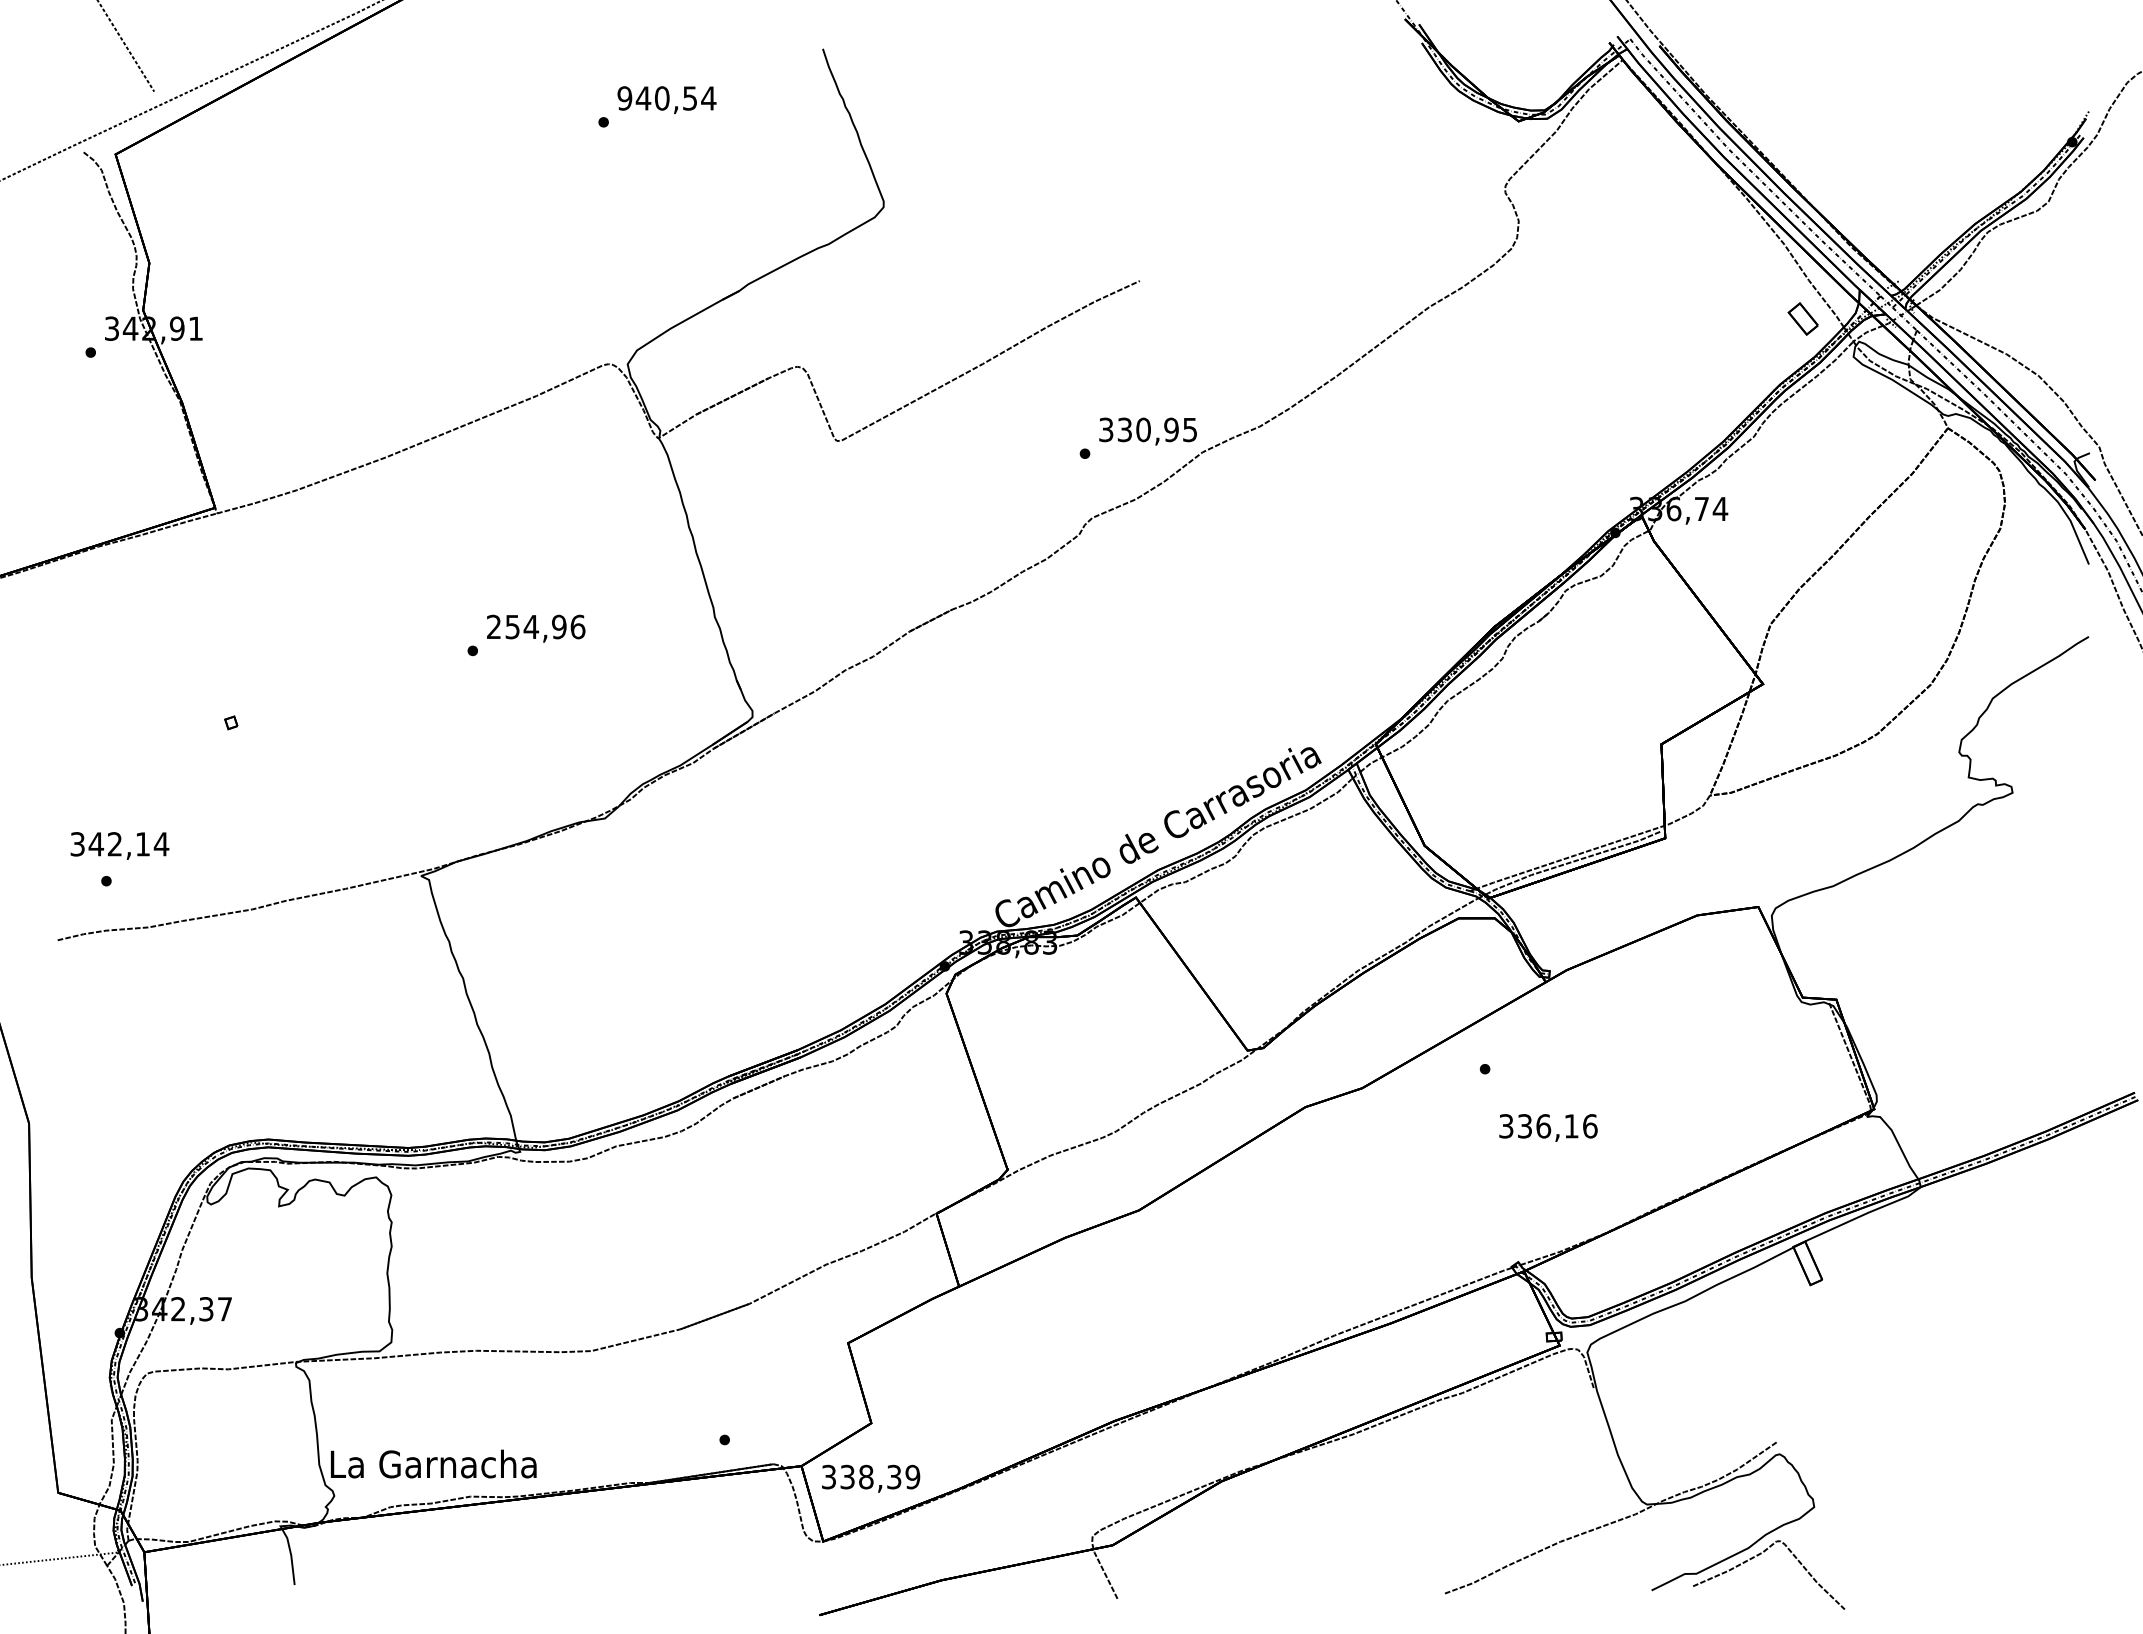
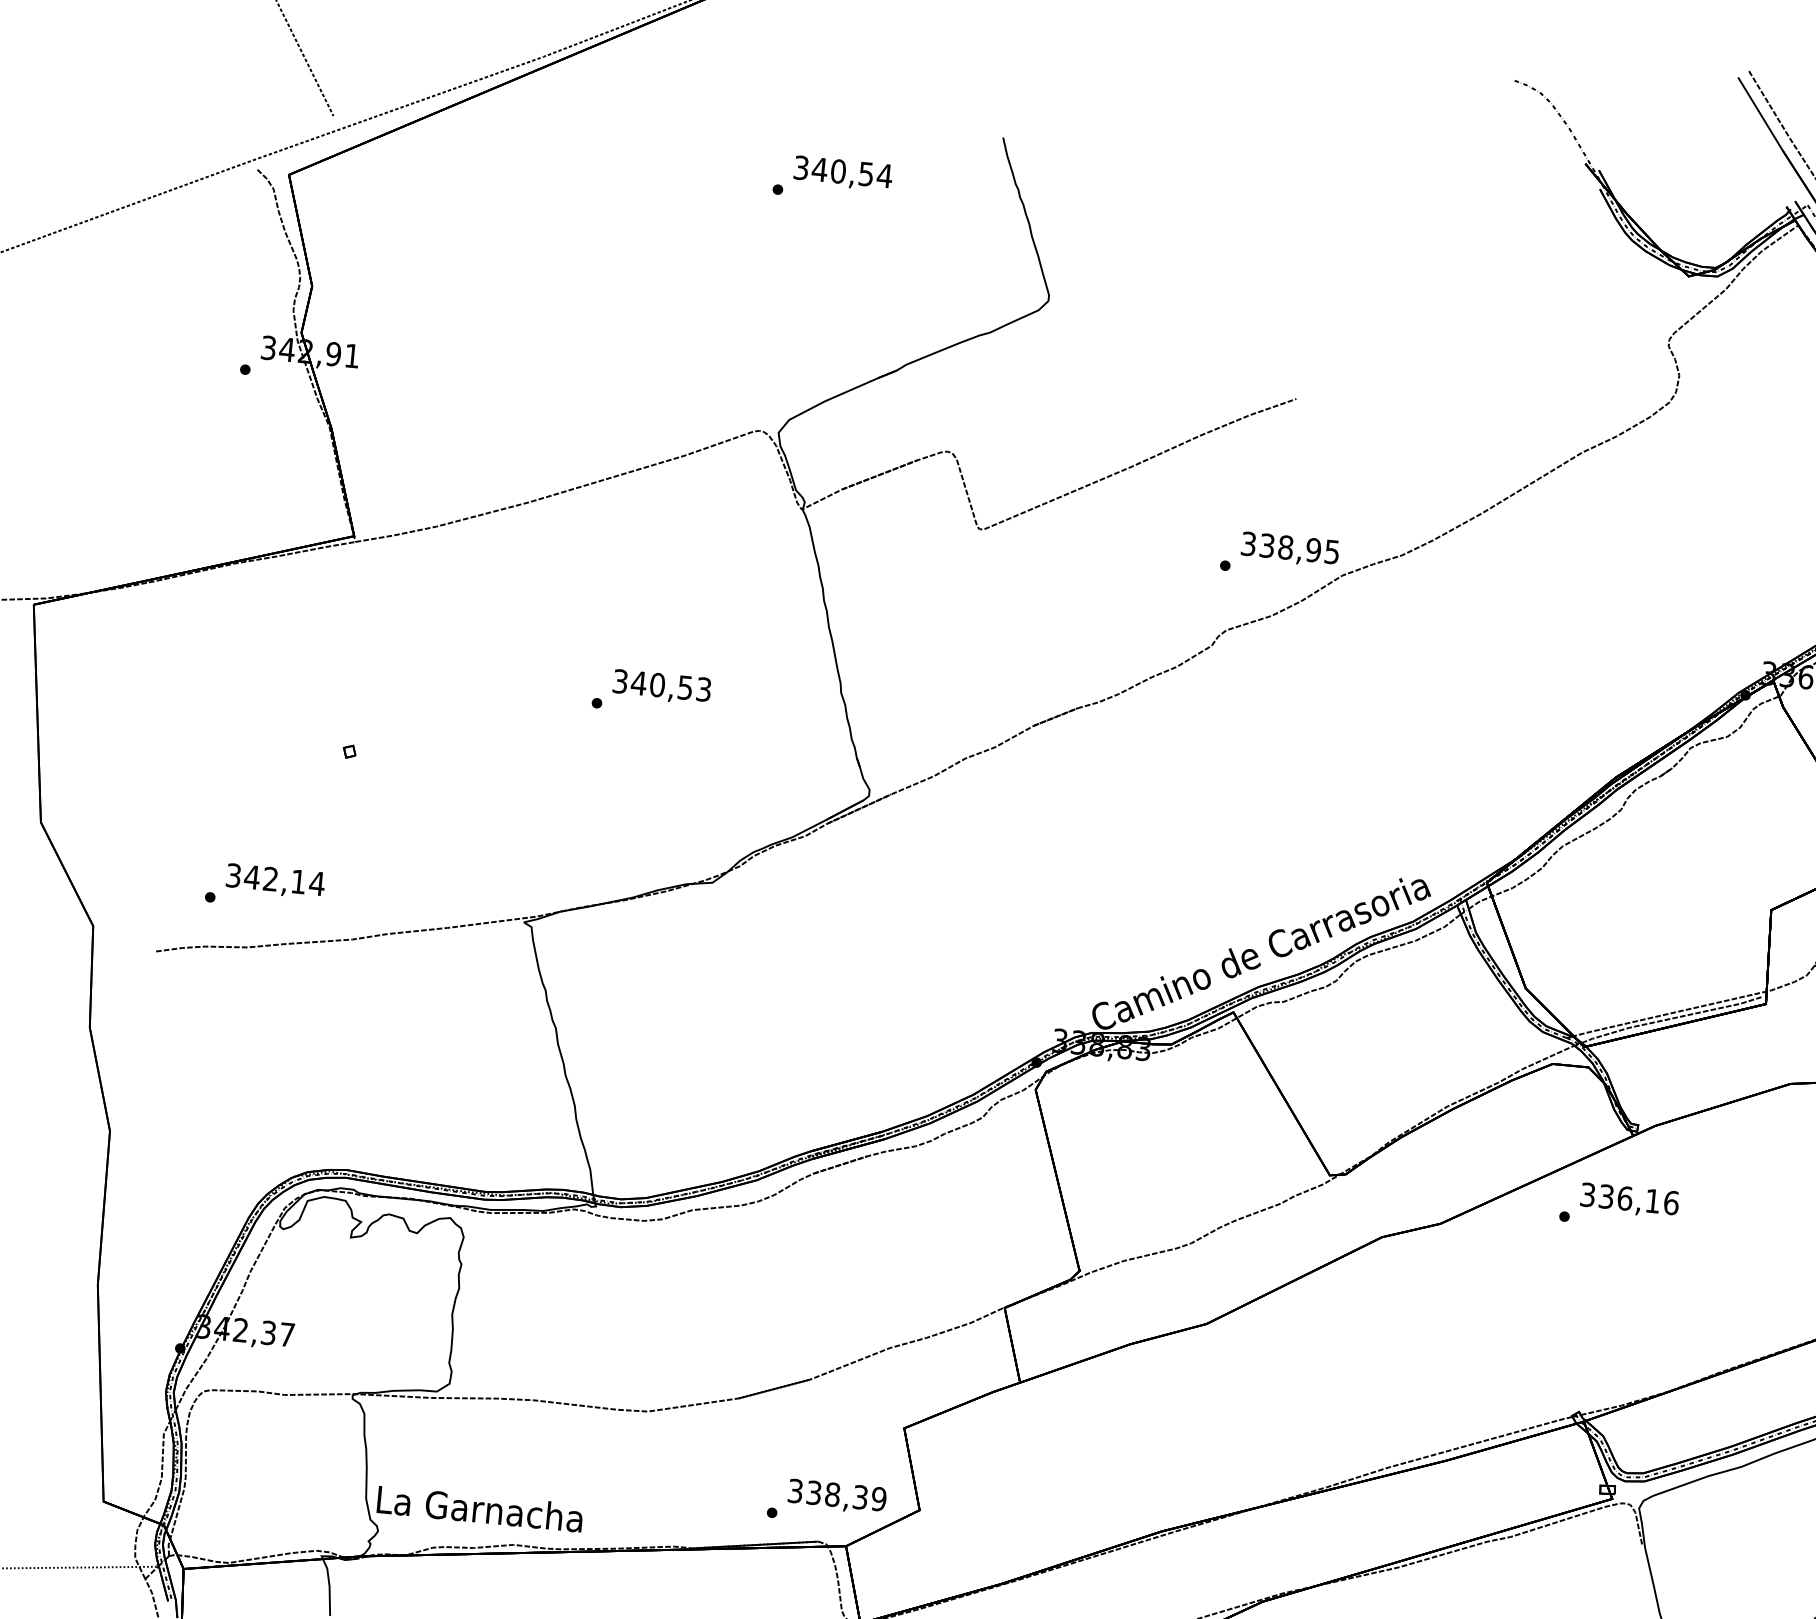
text: (624, 98) -> (800, 167), 940,54 -> 340,54
text: (1143, 429) -> (1285, 547), 330,95 -> 338,95
text: (536, 626) -> (662, 685), 254,96 -> 340,53
text: (119, 845) -> (275, 880), moved
text: (1548, 1127) -> (1629, 1200), moved
text: (871, 1478) -> (837, 1496), moved

